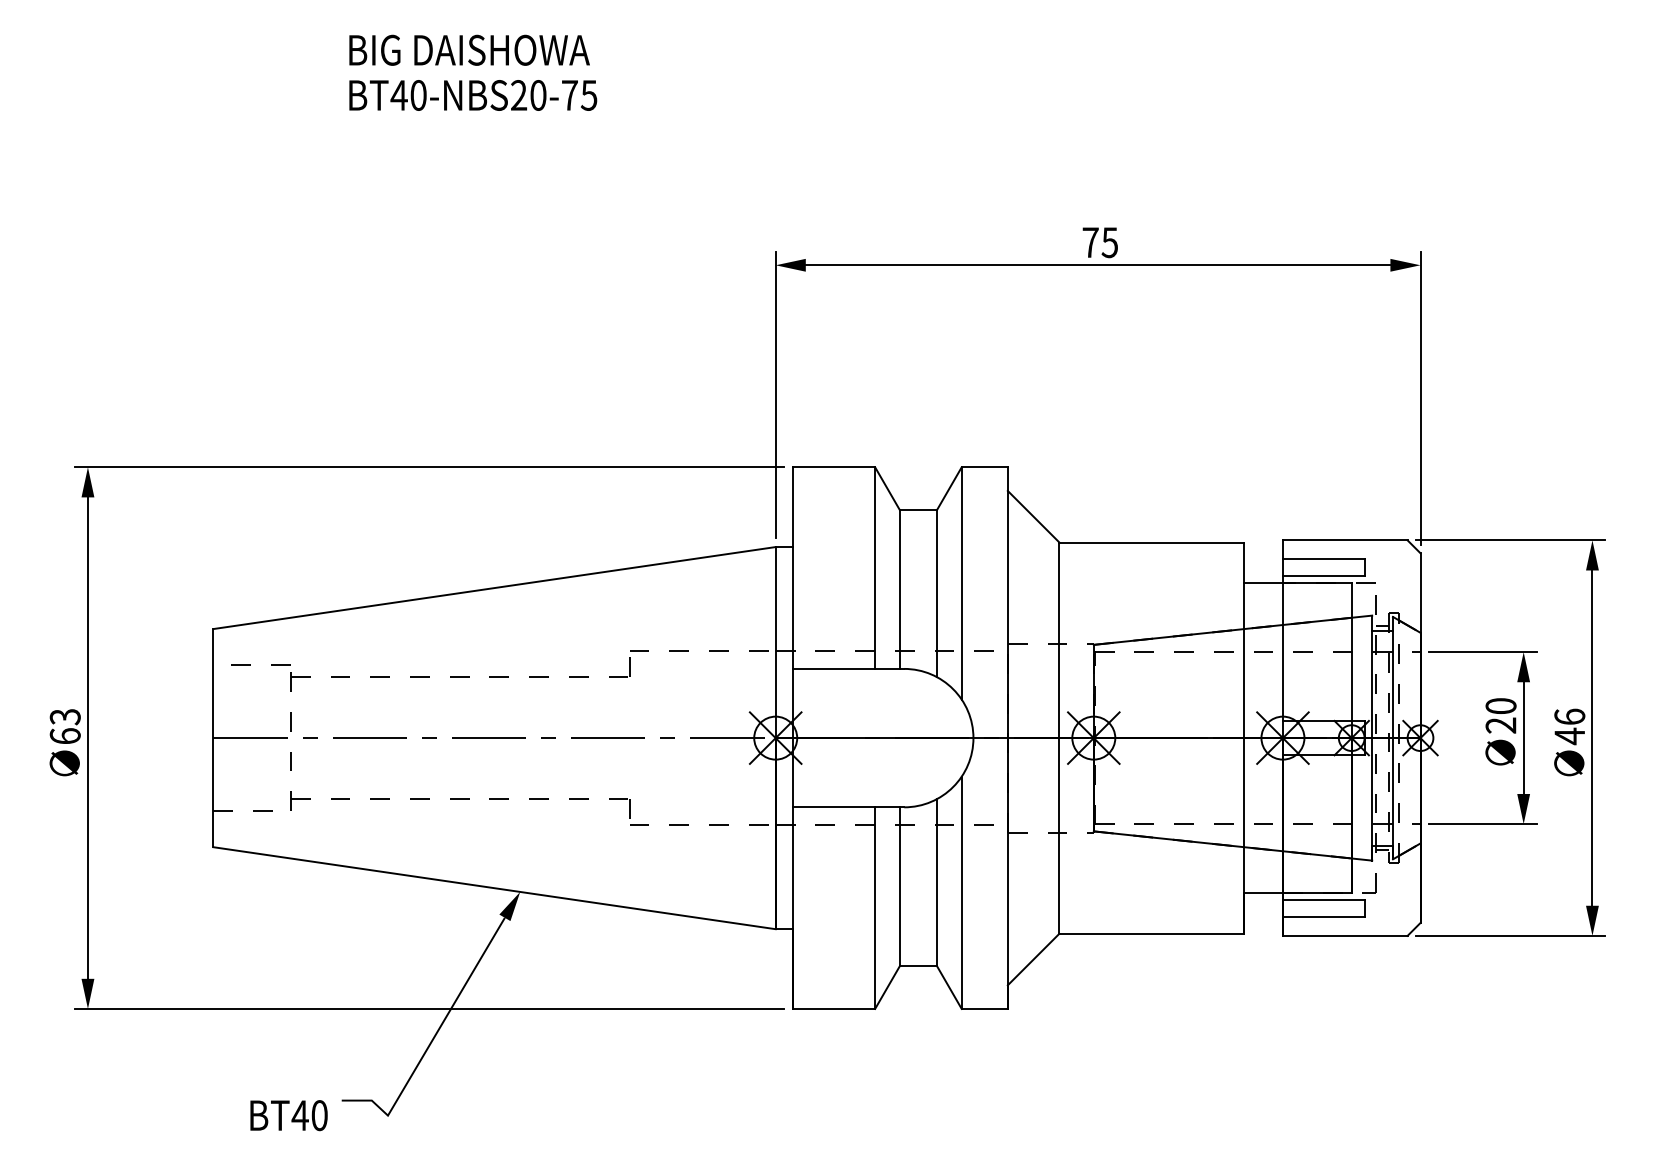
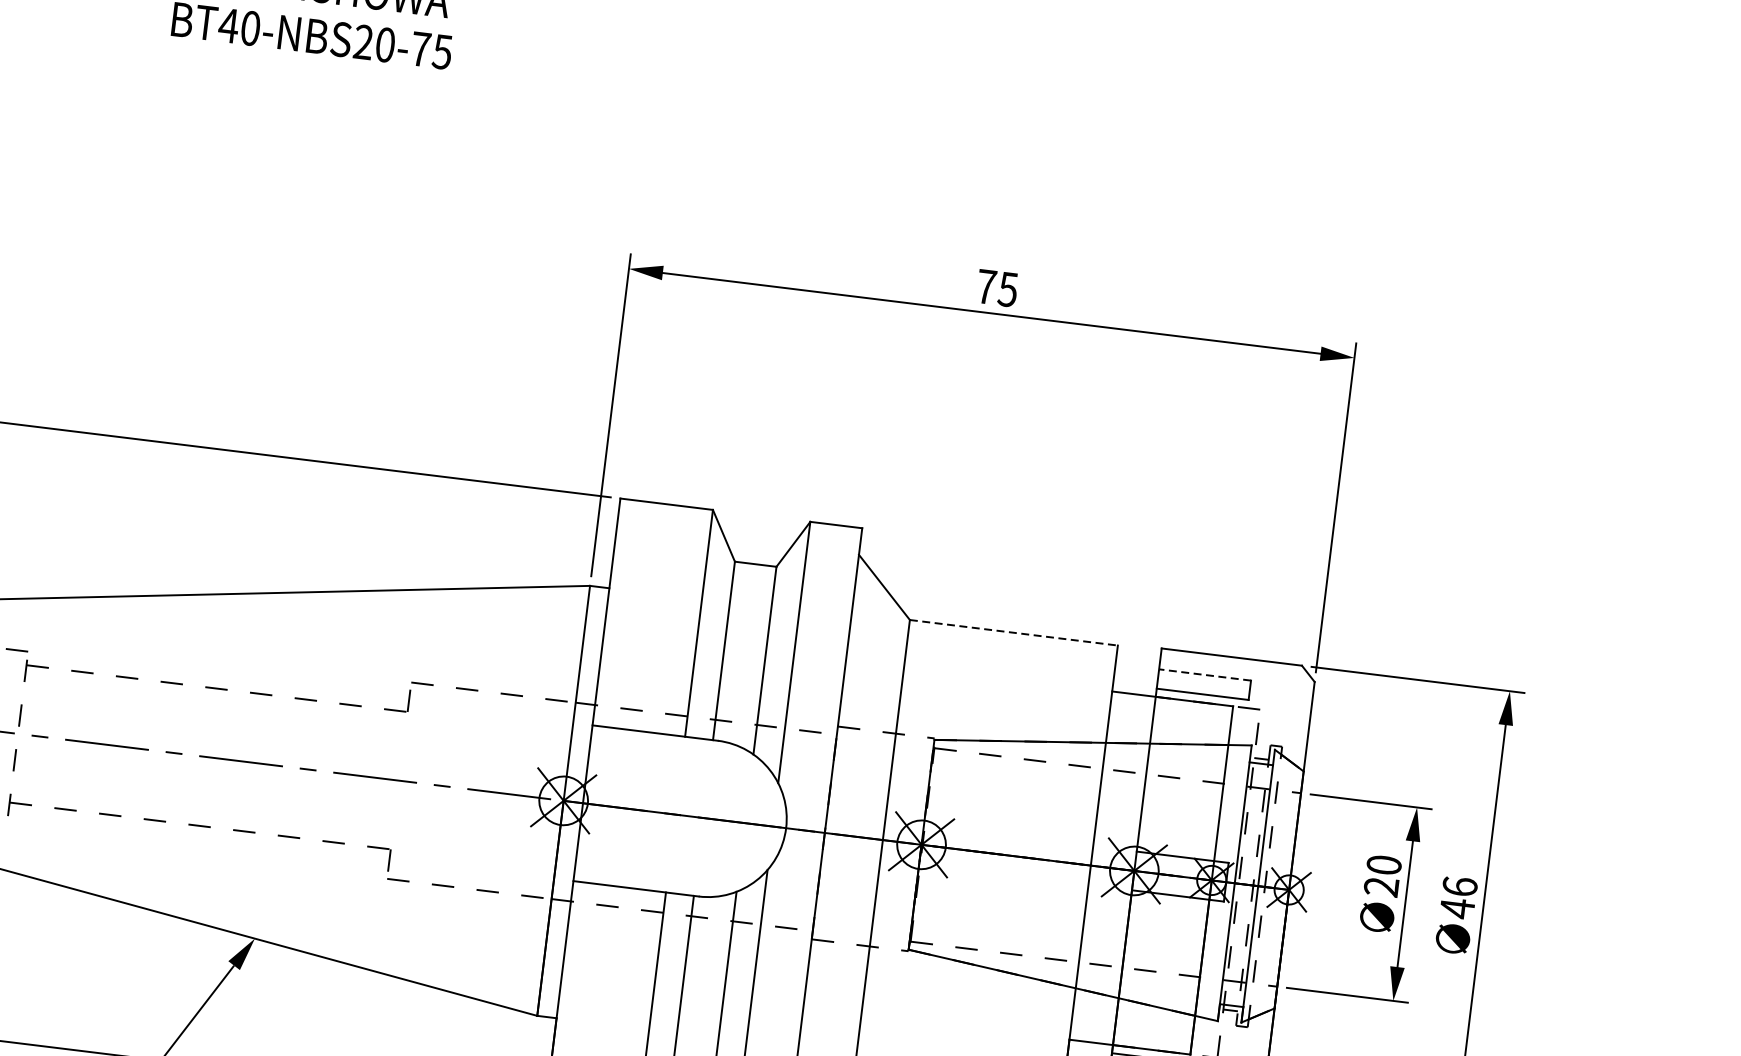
line: (1152, 542) -> (1014, 632), solid -> dashed
line: (1323, 558) -> (1204, 674), solid -> dashed

